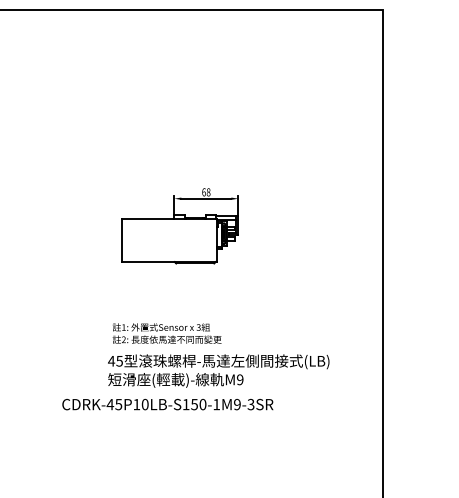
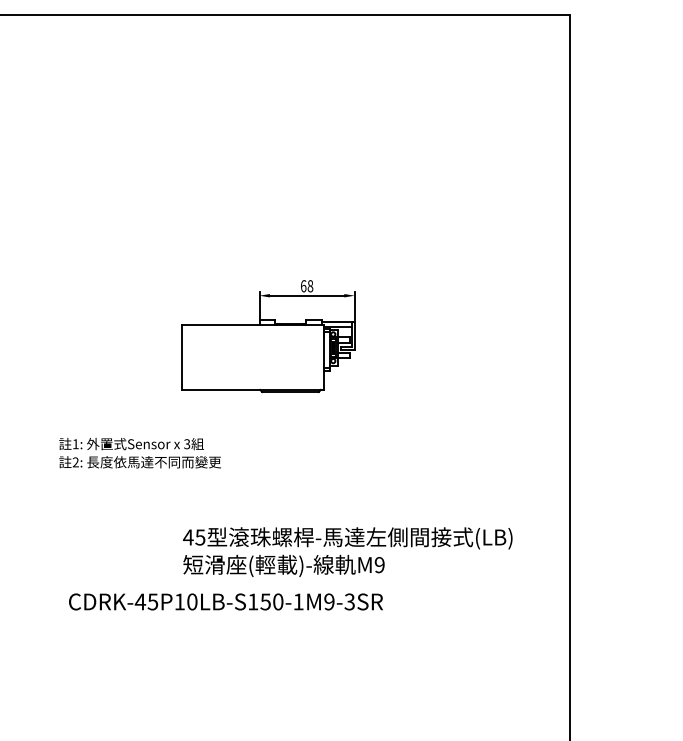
text: (166, 333) -> (139, 453), moved
text: (218, 370) -> (347, 551), moved
text: (167, 404) -> (225, 601), moved

